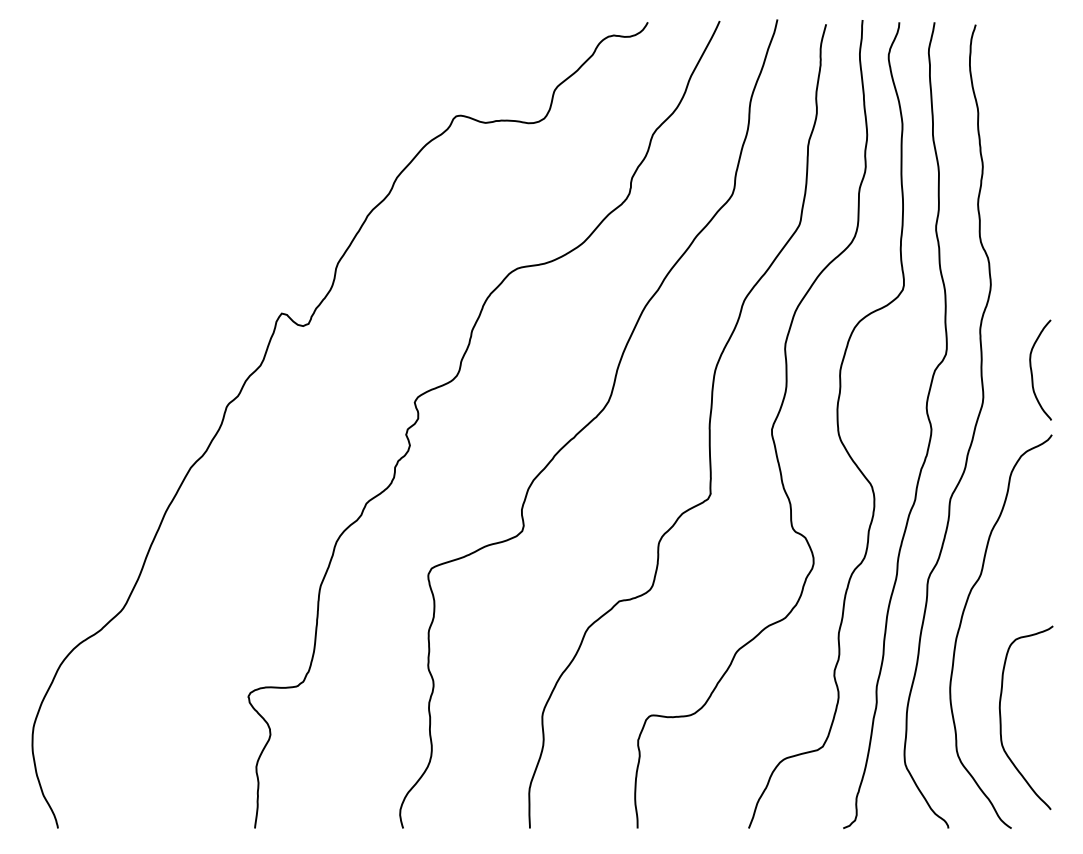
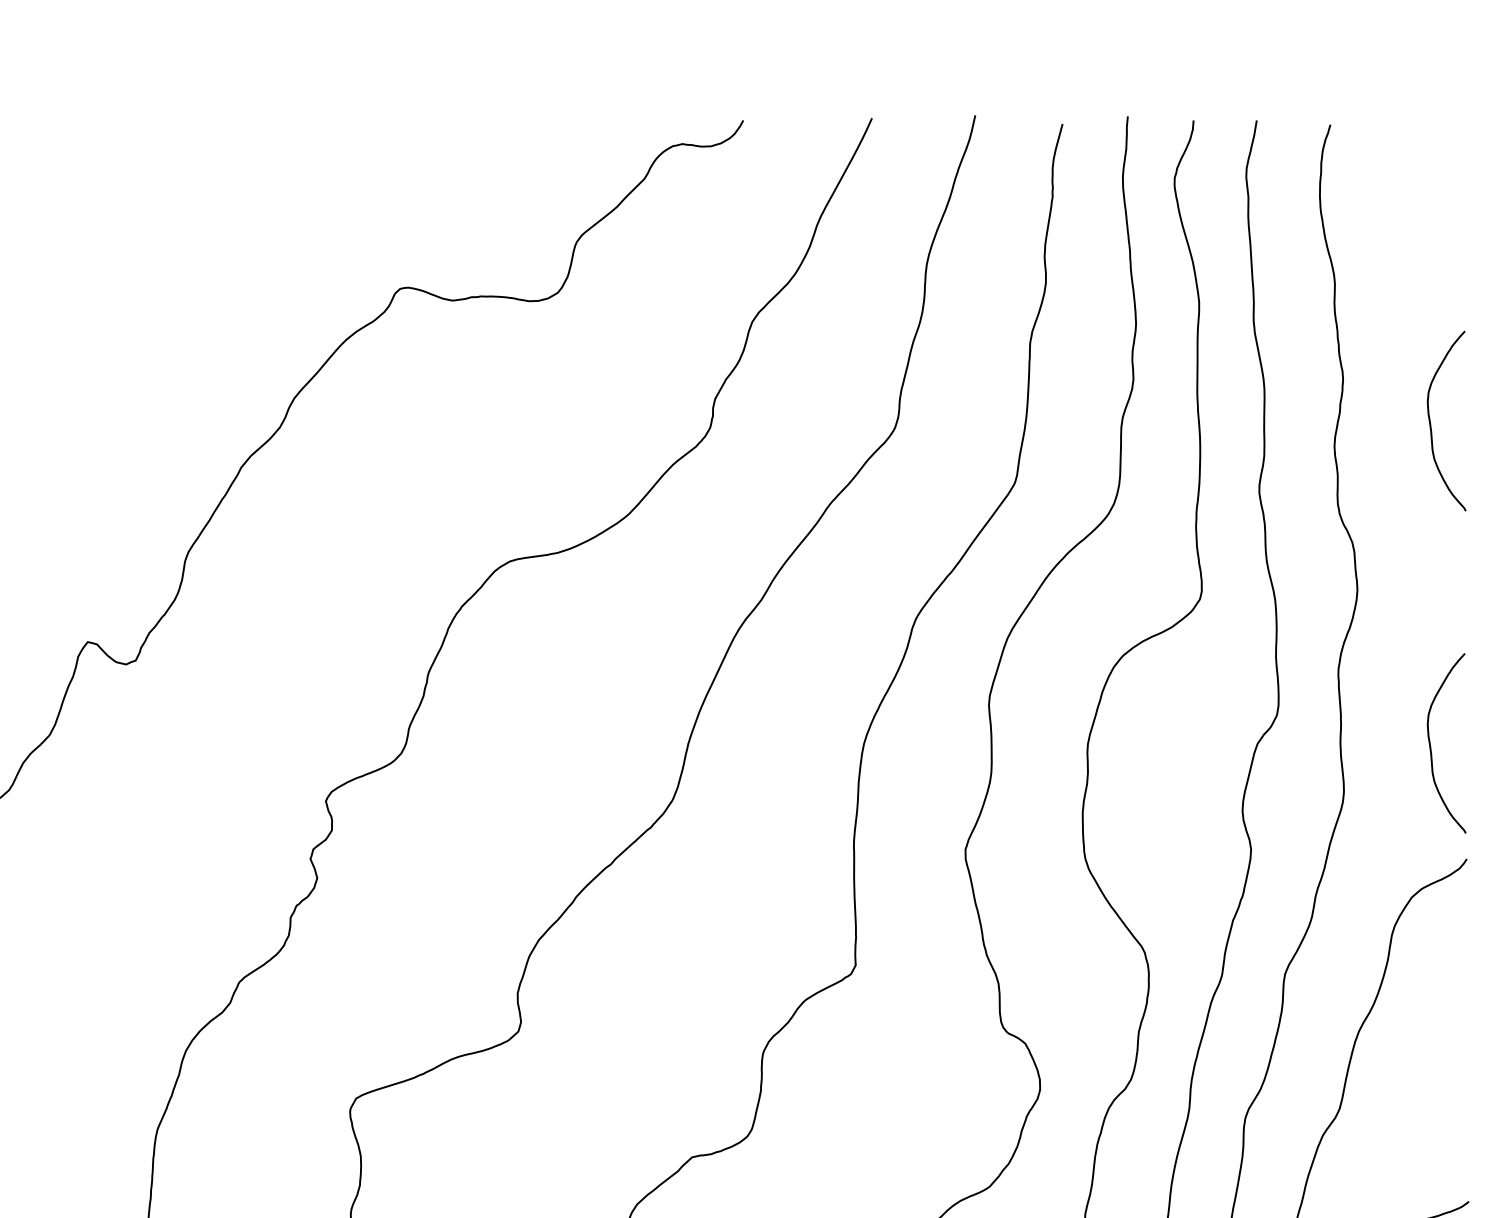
curve: (1032, 190) -> (1431, 421), added

